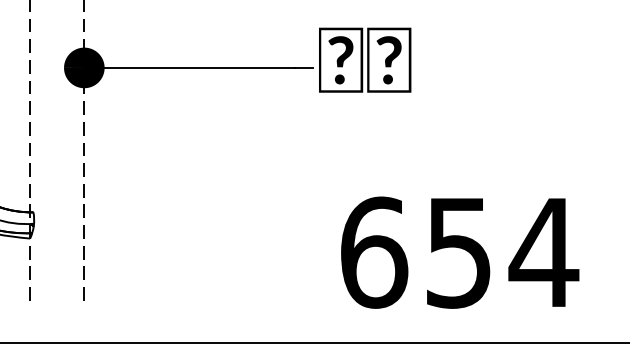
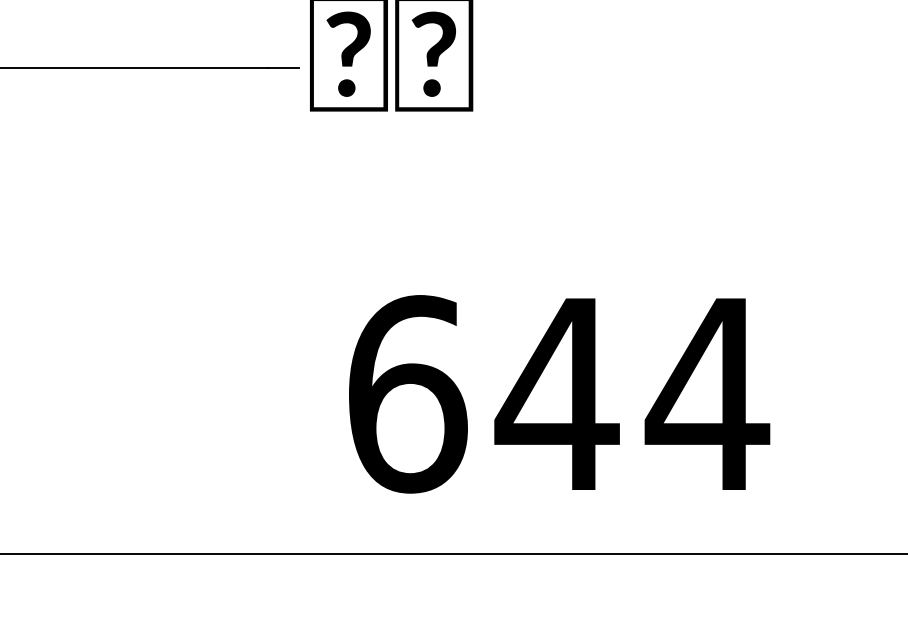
text: (458, 253) -> (556, 395), 654 -> 644

